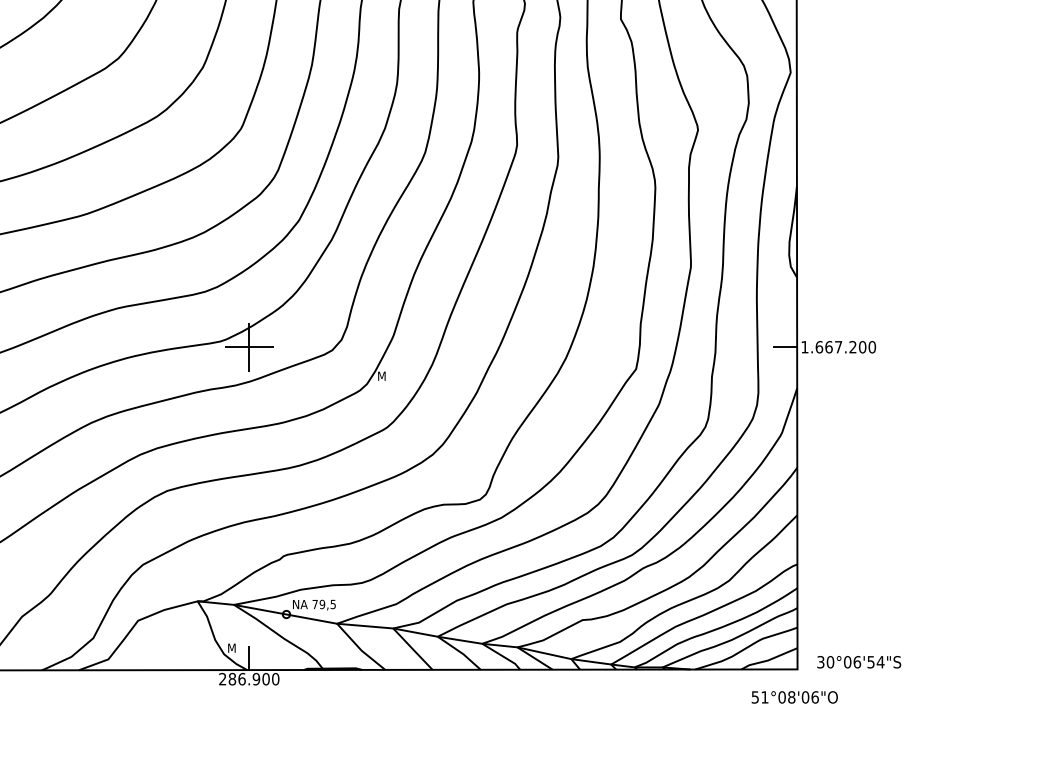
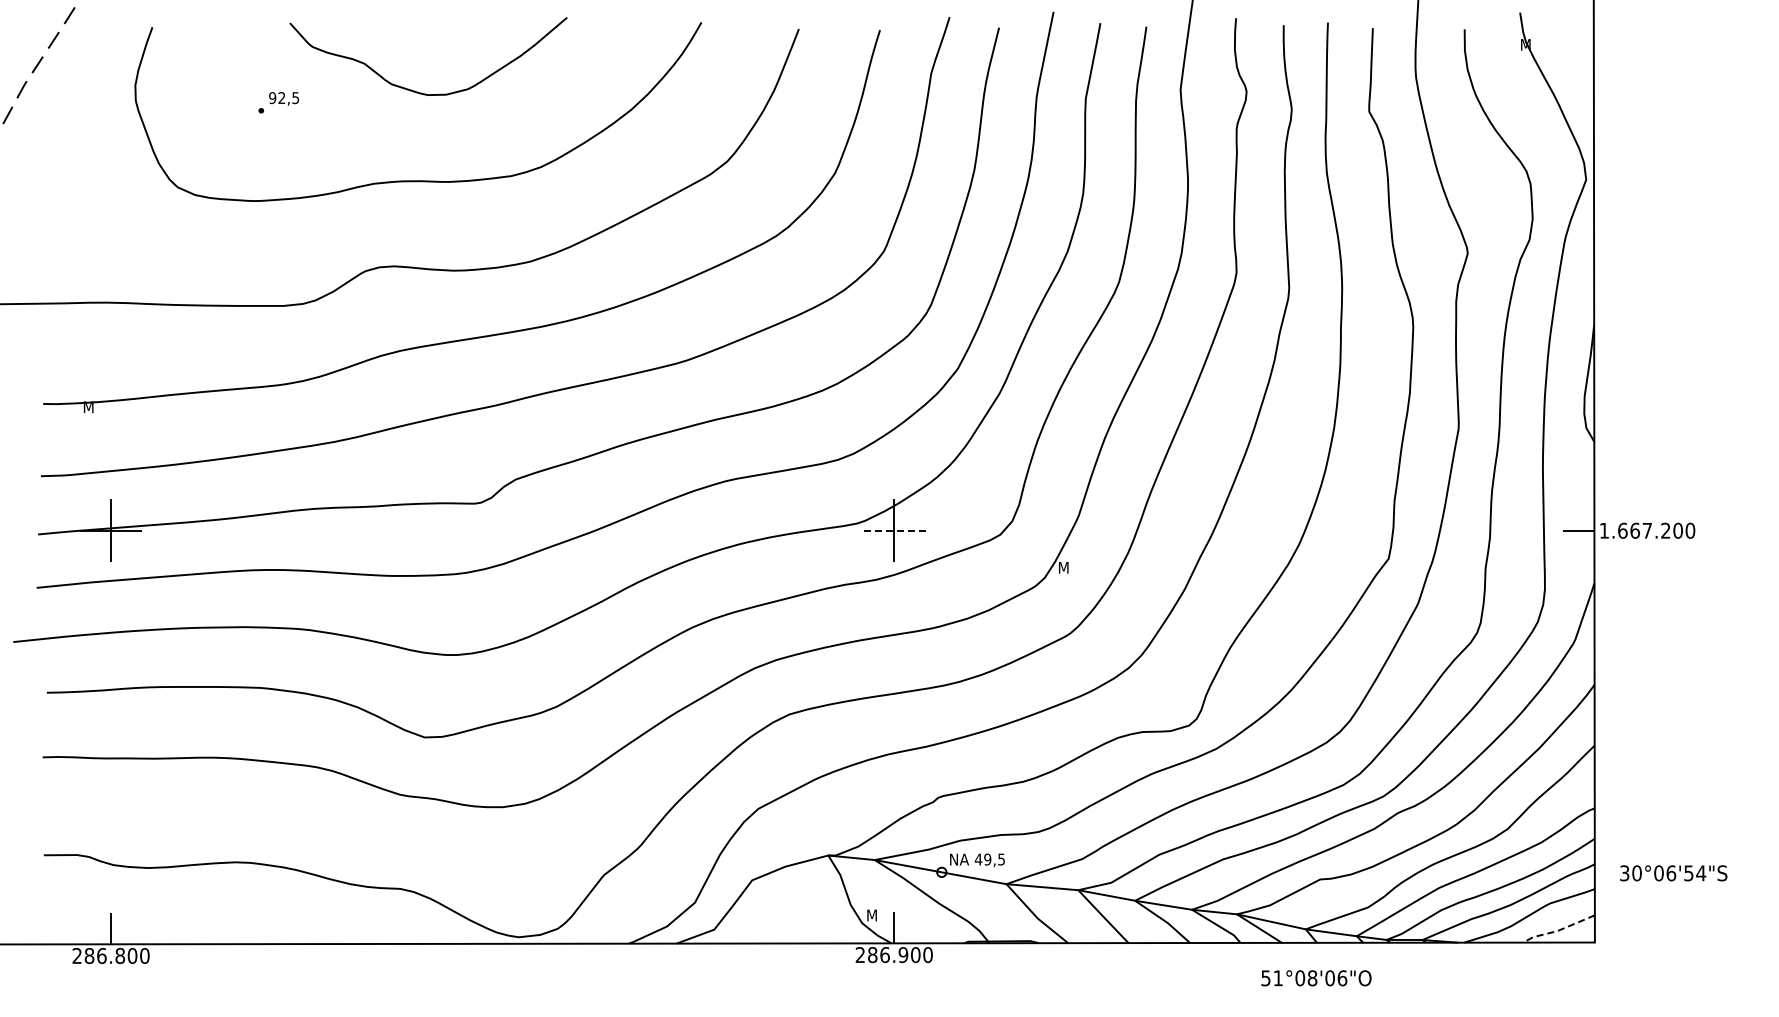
line: (248, 347) -> (893, 530), solid -> dashed
text: (315, 604) -> (978, 859), 79,5 -> 49,5
line: (769, 660) -> (1558, 930), solid -> dashed
text: (859, 662) -> (1673, 873), moved
text: (794, 697) -> (1316, 978), moved

